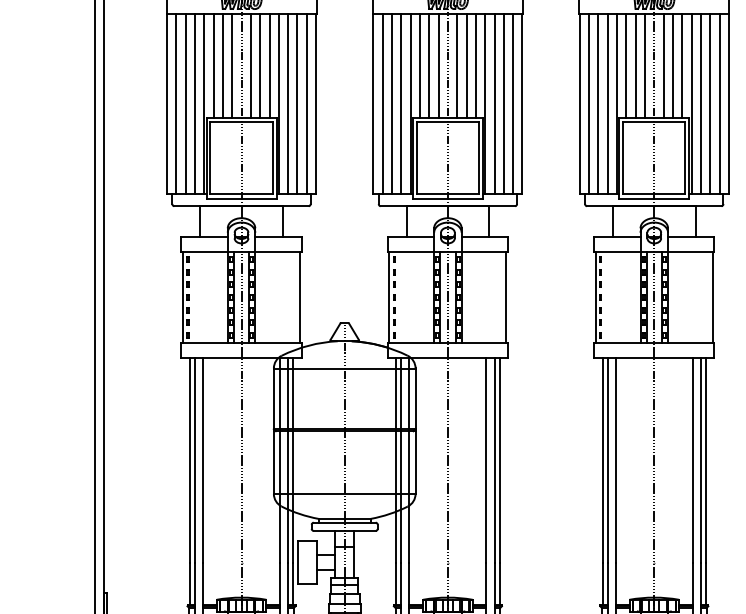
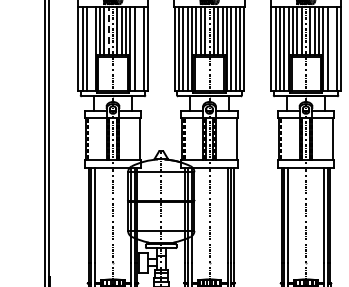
line: (231, 65) -> (108, 30), solid -> dashed
line: (195, 103) -> (91, 48), removed
line: (298, 103) -> (139, 48), removed
line: (710, 103) -> (332, 48), removed

